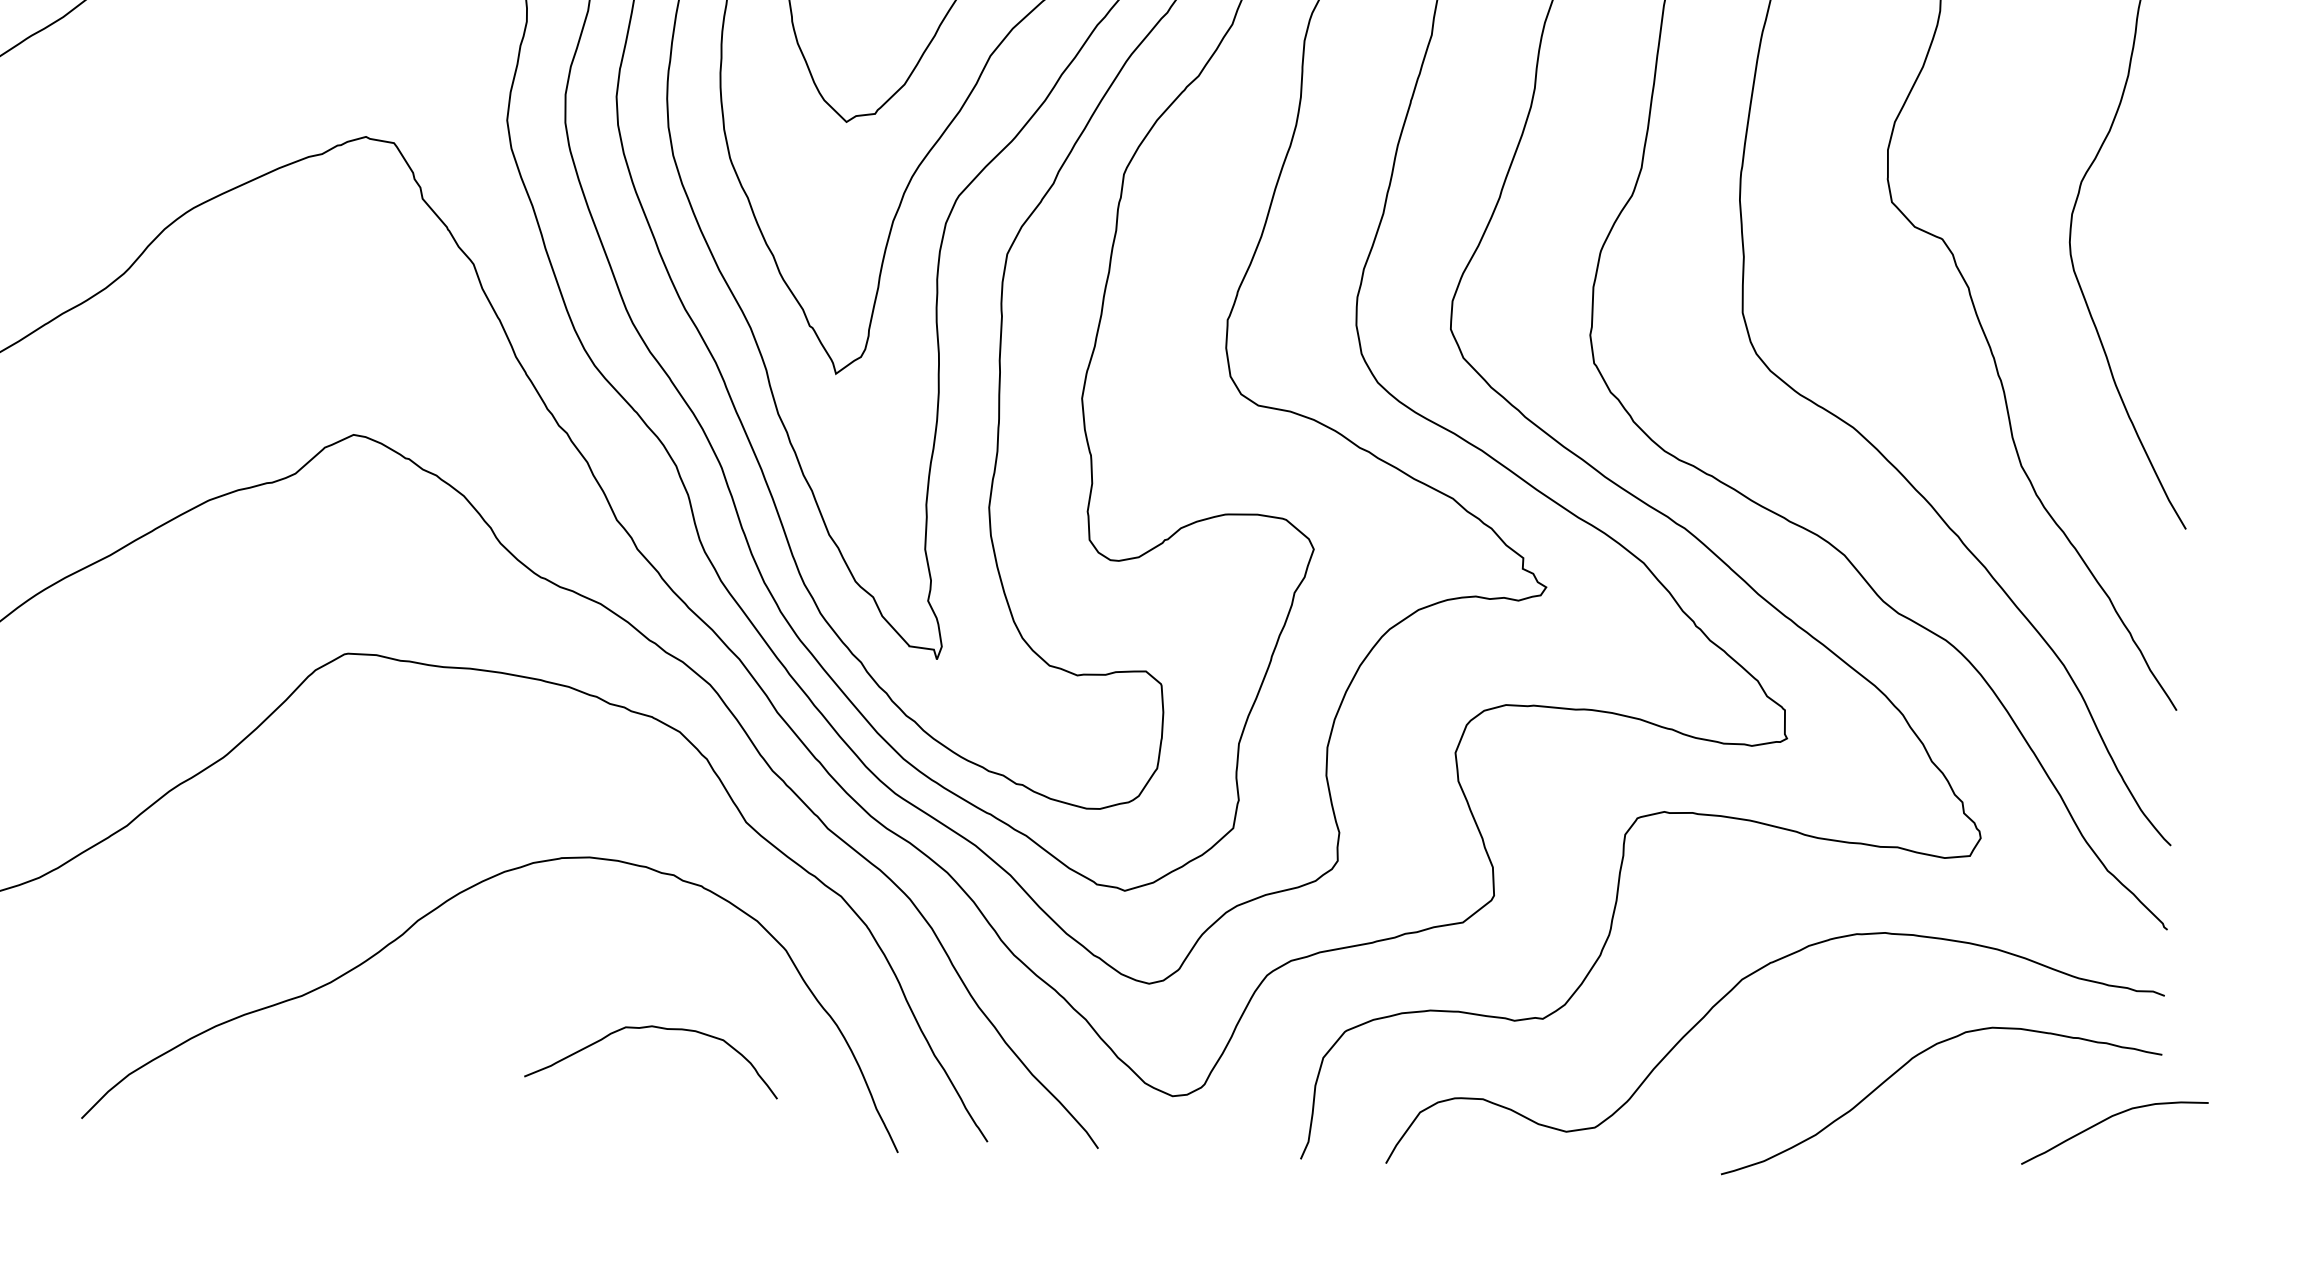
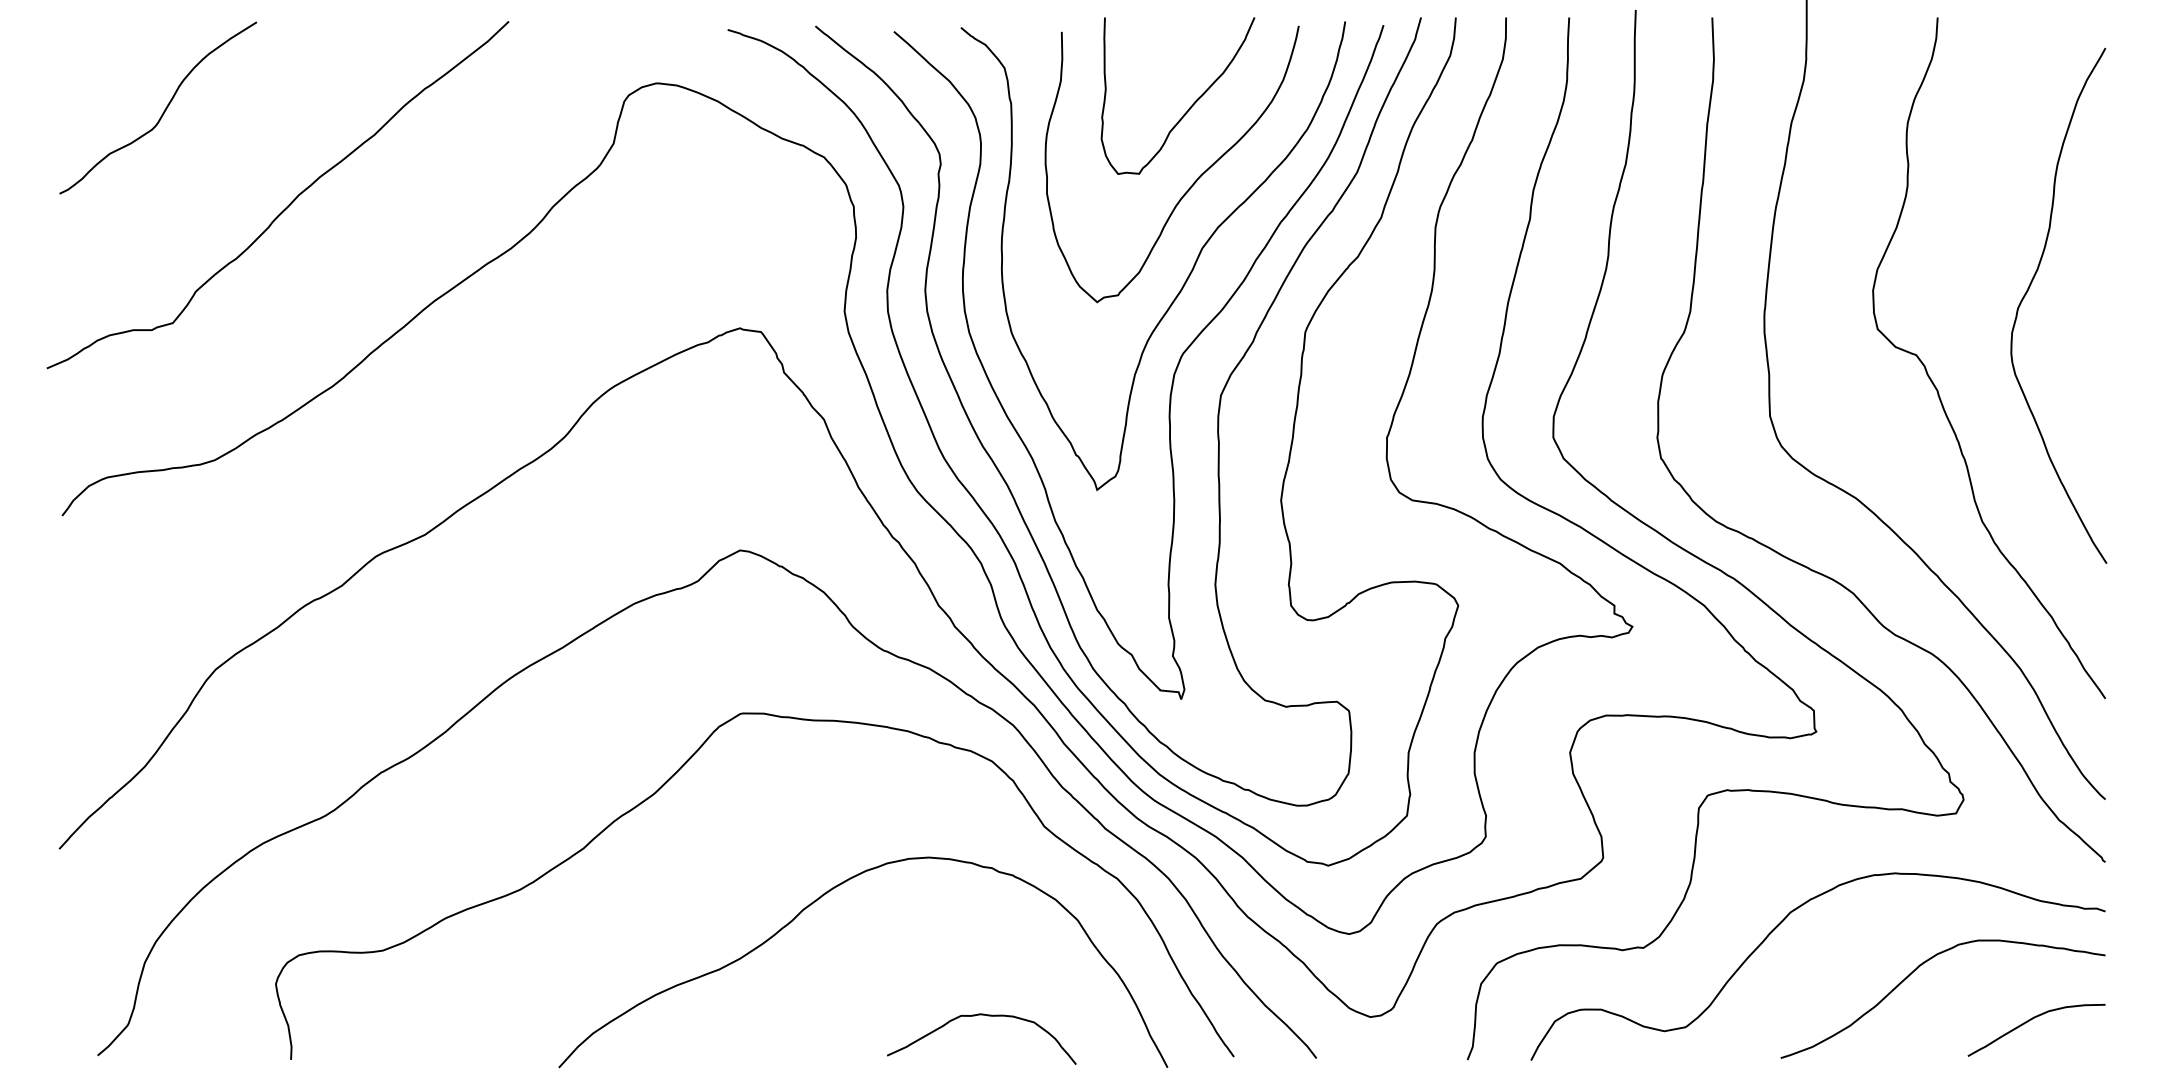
curve: (645, 1028) -> (975, 1016), moved
curve: (2108, 1119) -> (2031, 1020), moved

